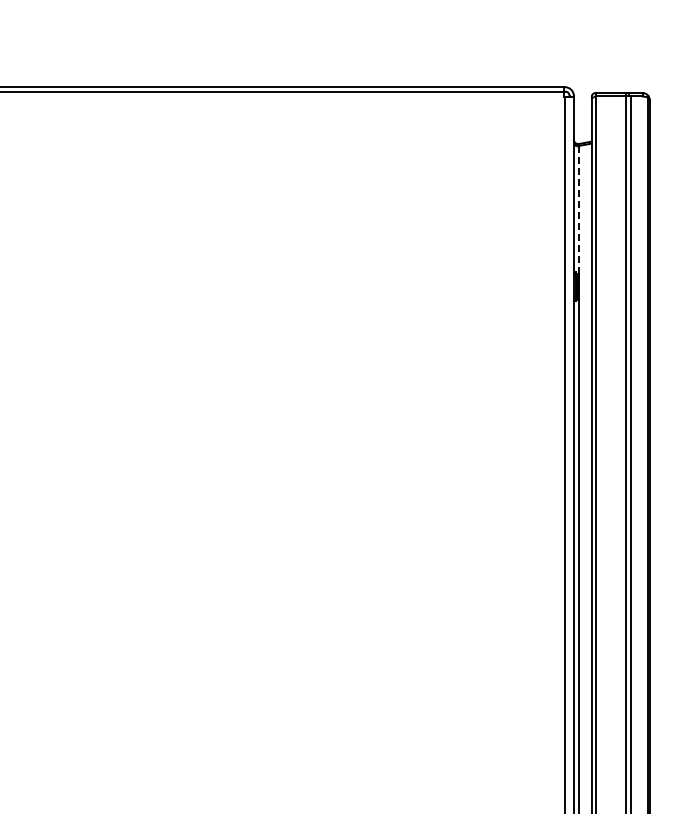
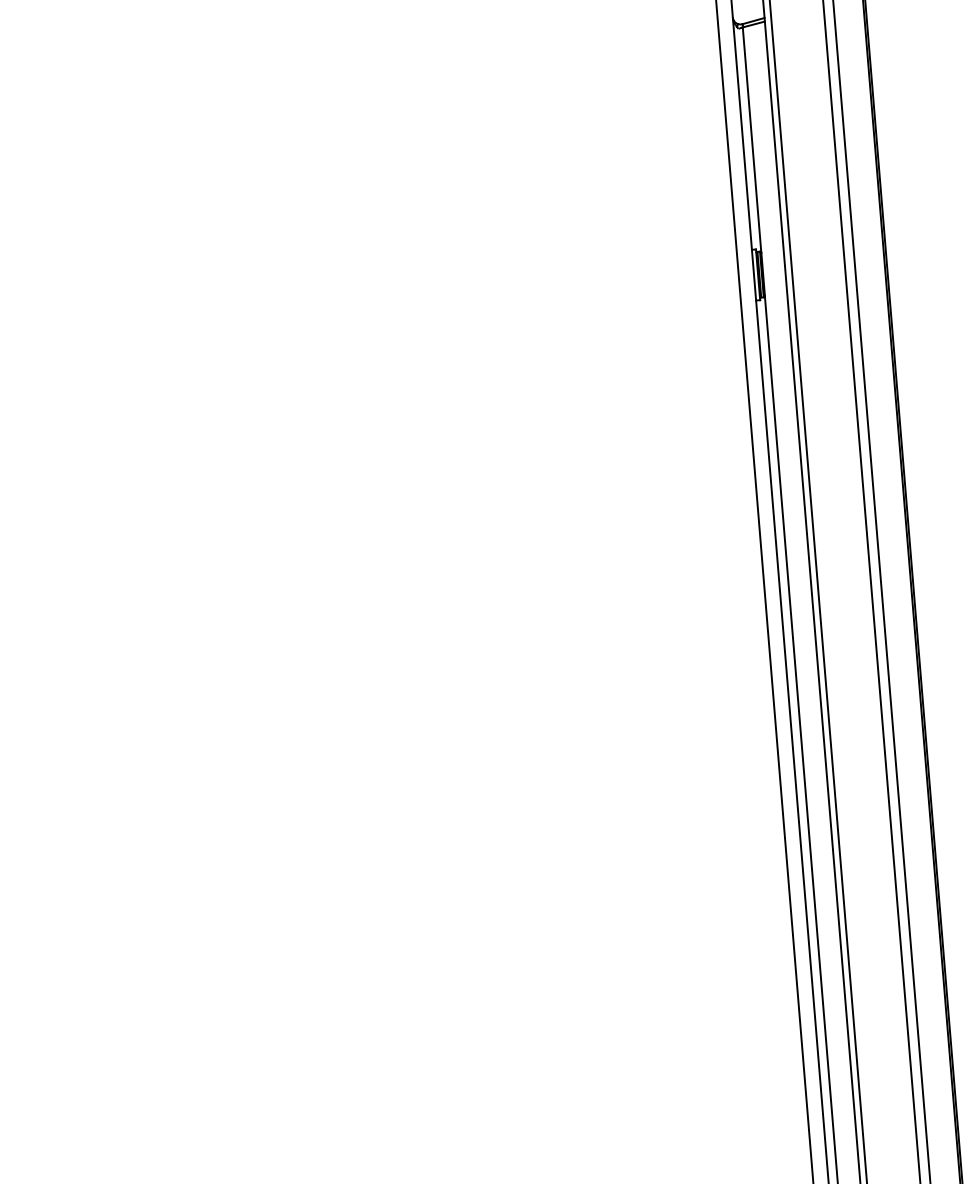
line: (579, 209) -> (752, 138), dashed -> solid

